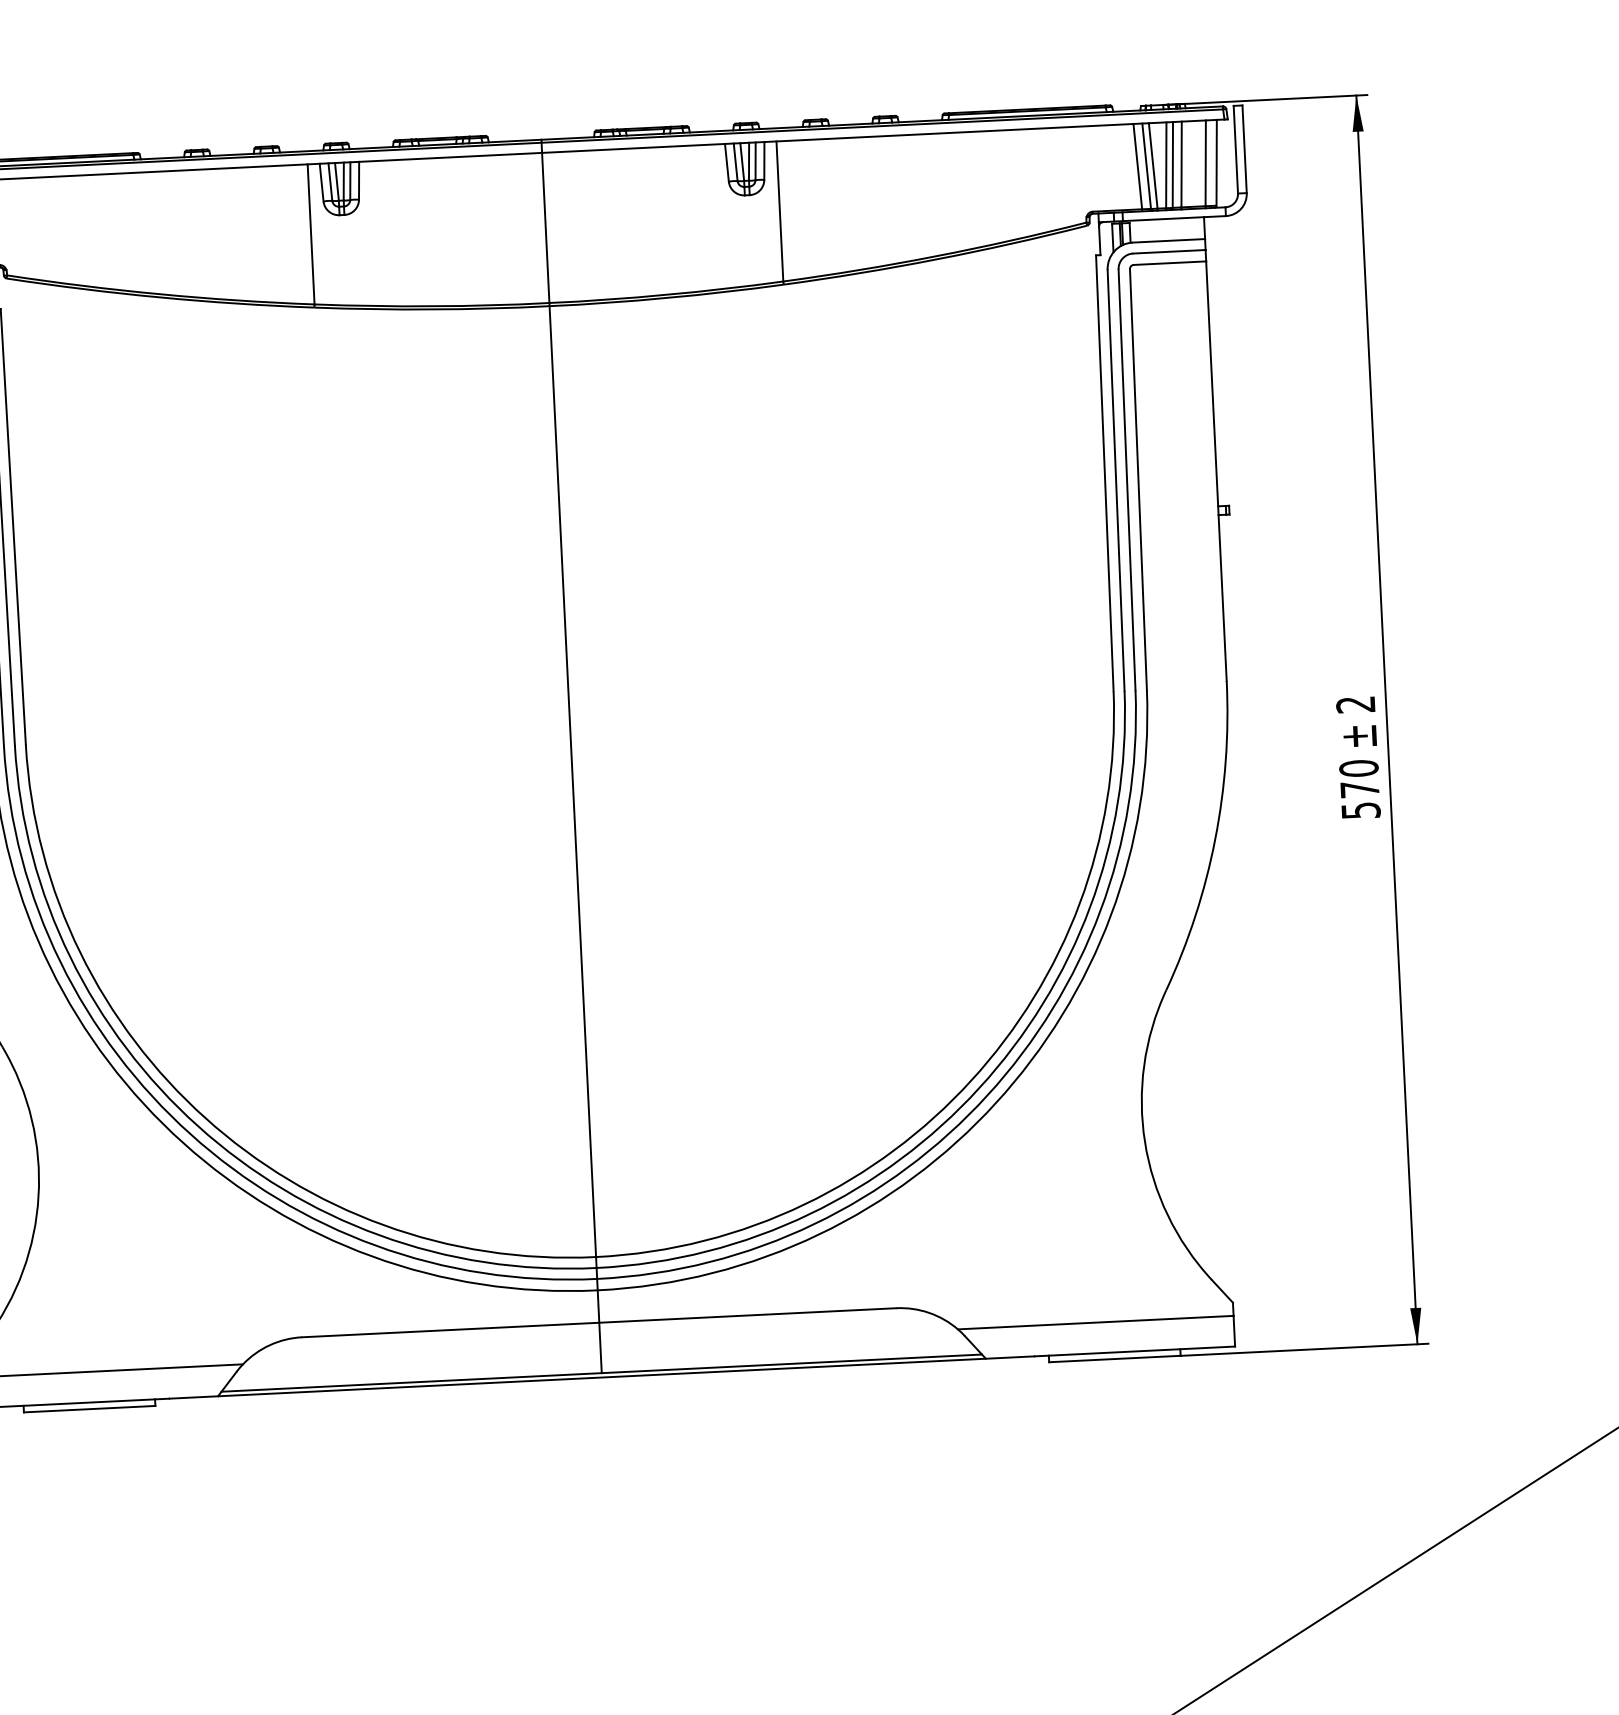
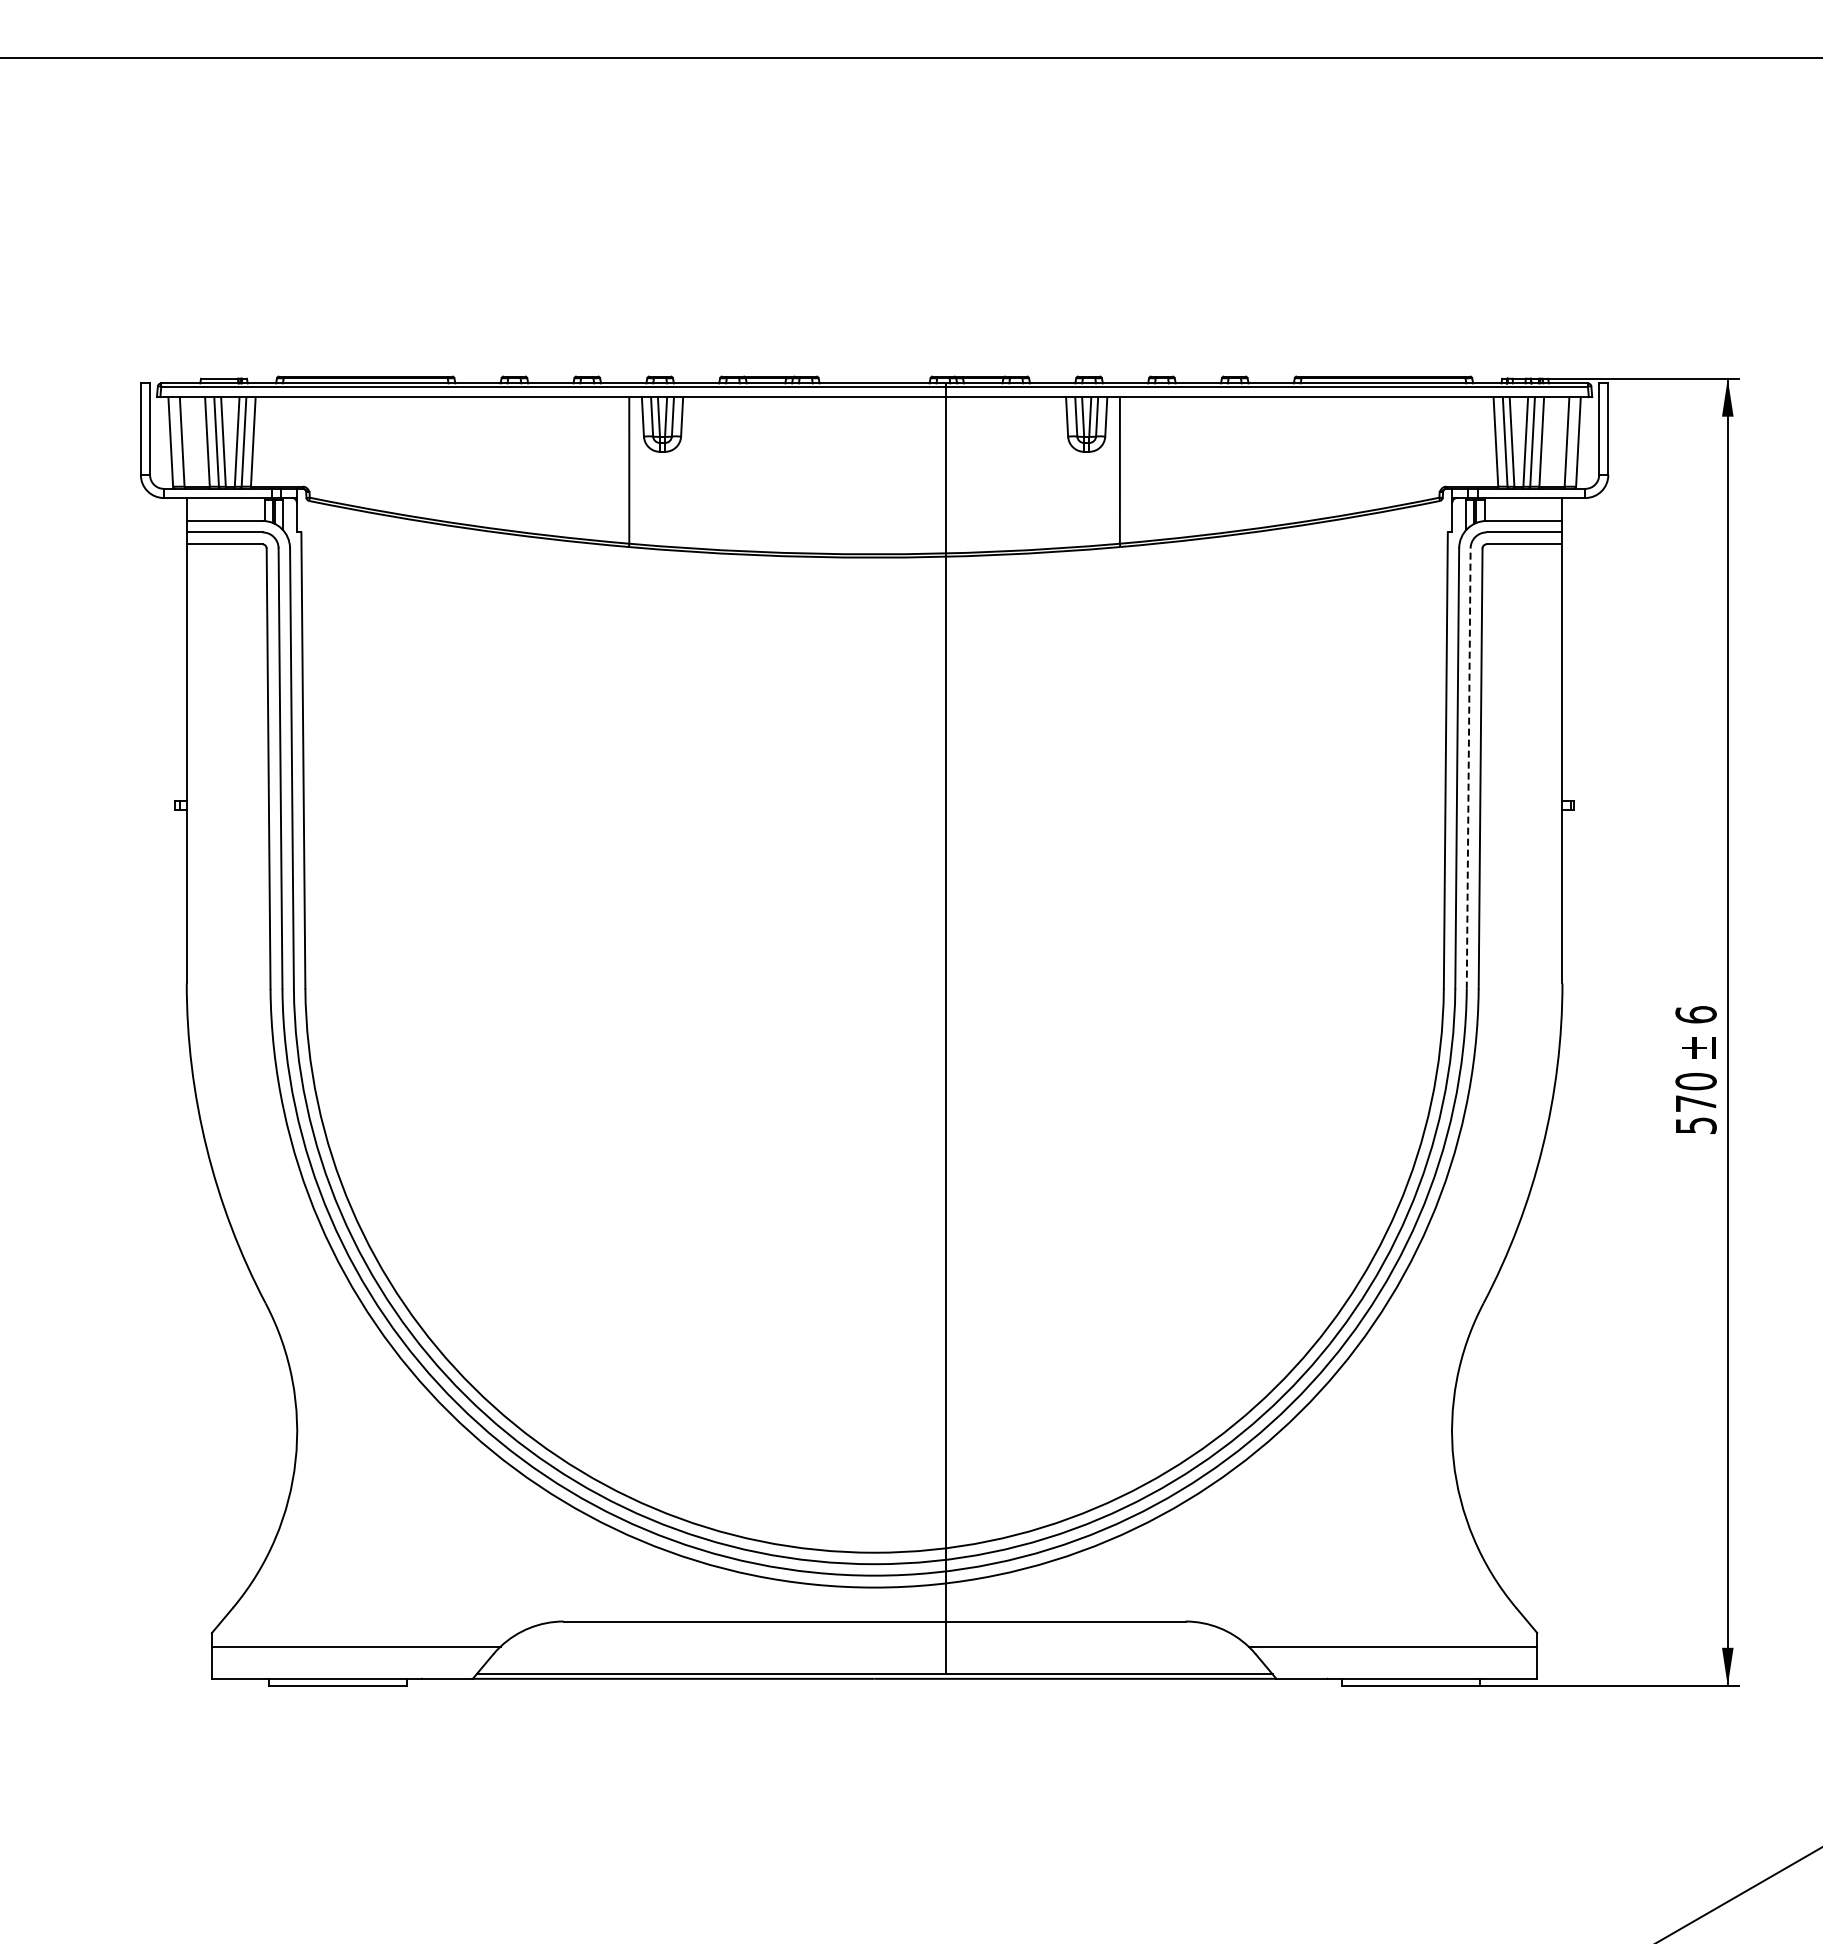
line: (1126, 479) -> (1468, 767), solid -> dashed
text: (1355, 704) -> (1695, 1014), 2 -> 6
line: (571, 756) -> (945, 1028), moved

